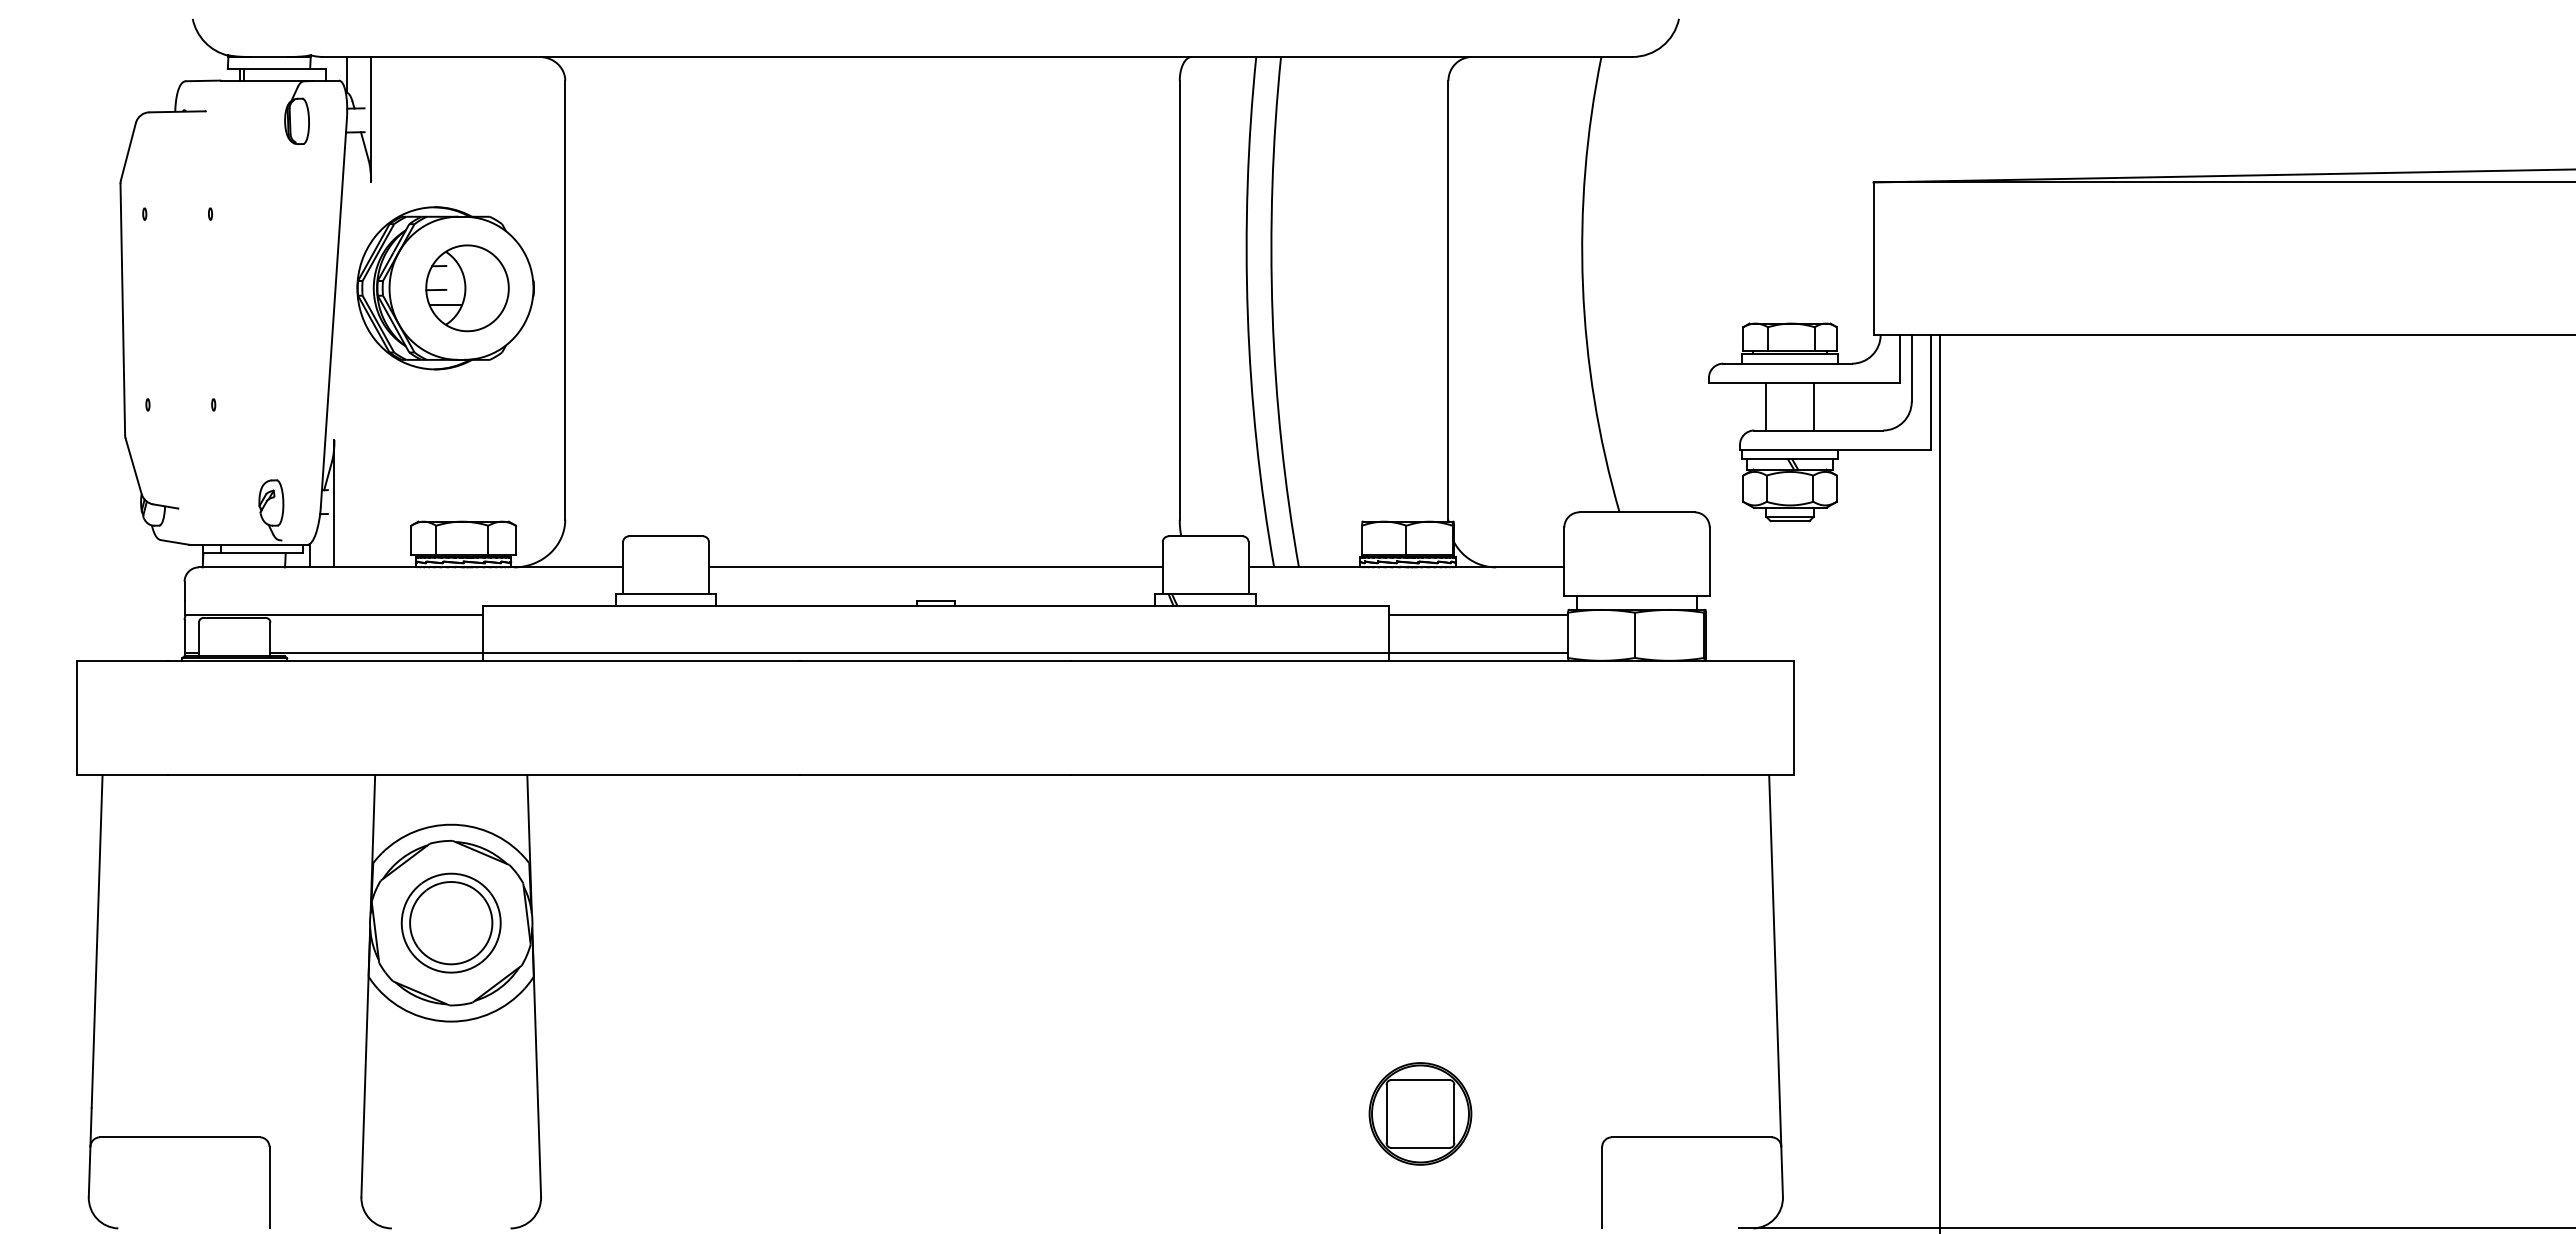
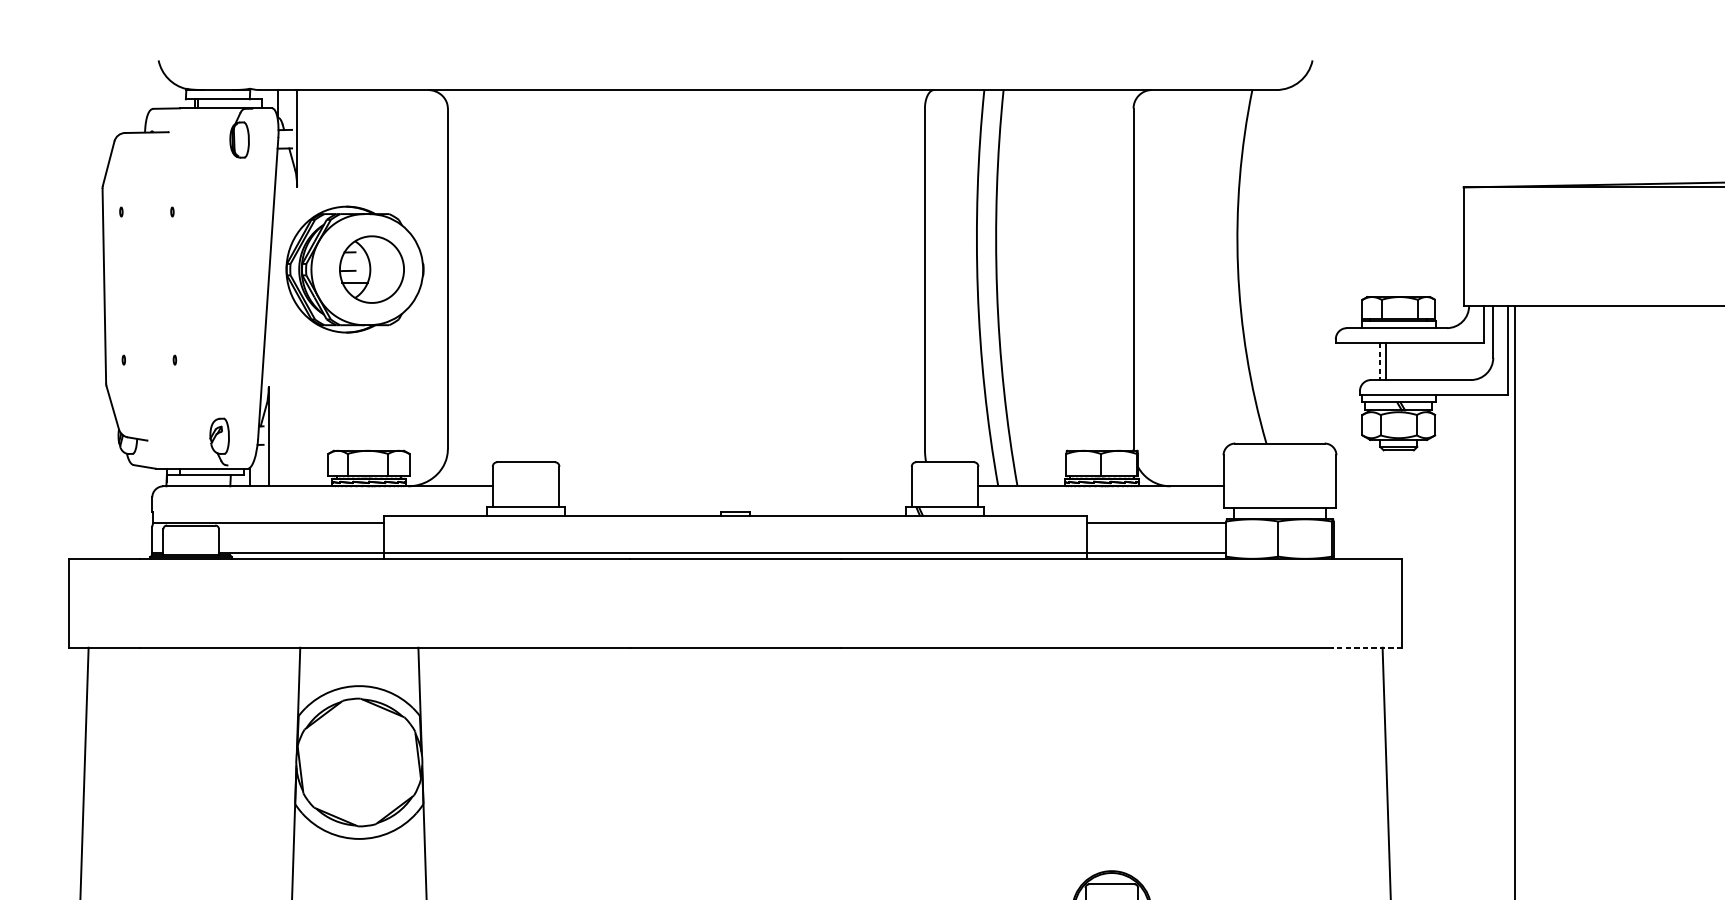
line: (1766, 406) -> (1380, 361), solid -> dashed
line: (1813, 406) -> (1385, 361), moved
line: (935, 567) -> (735, 486), removed
line: (1748, 775) -> (1366, 647), solid -> dashed
part: (450, 922) -> (358, 762), removed

